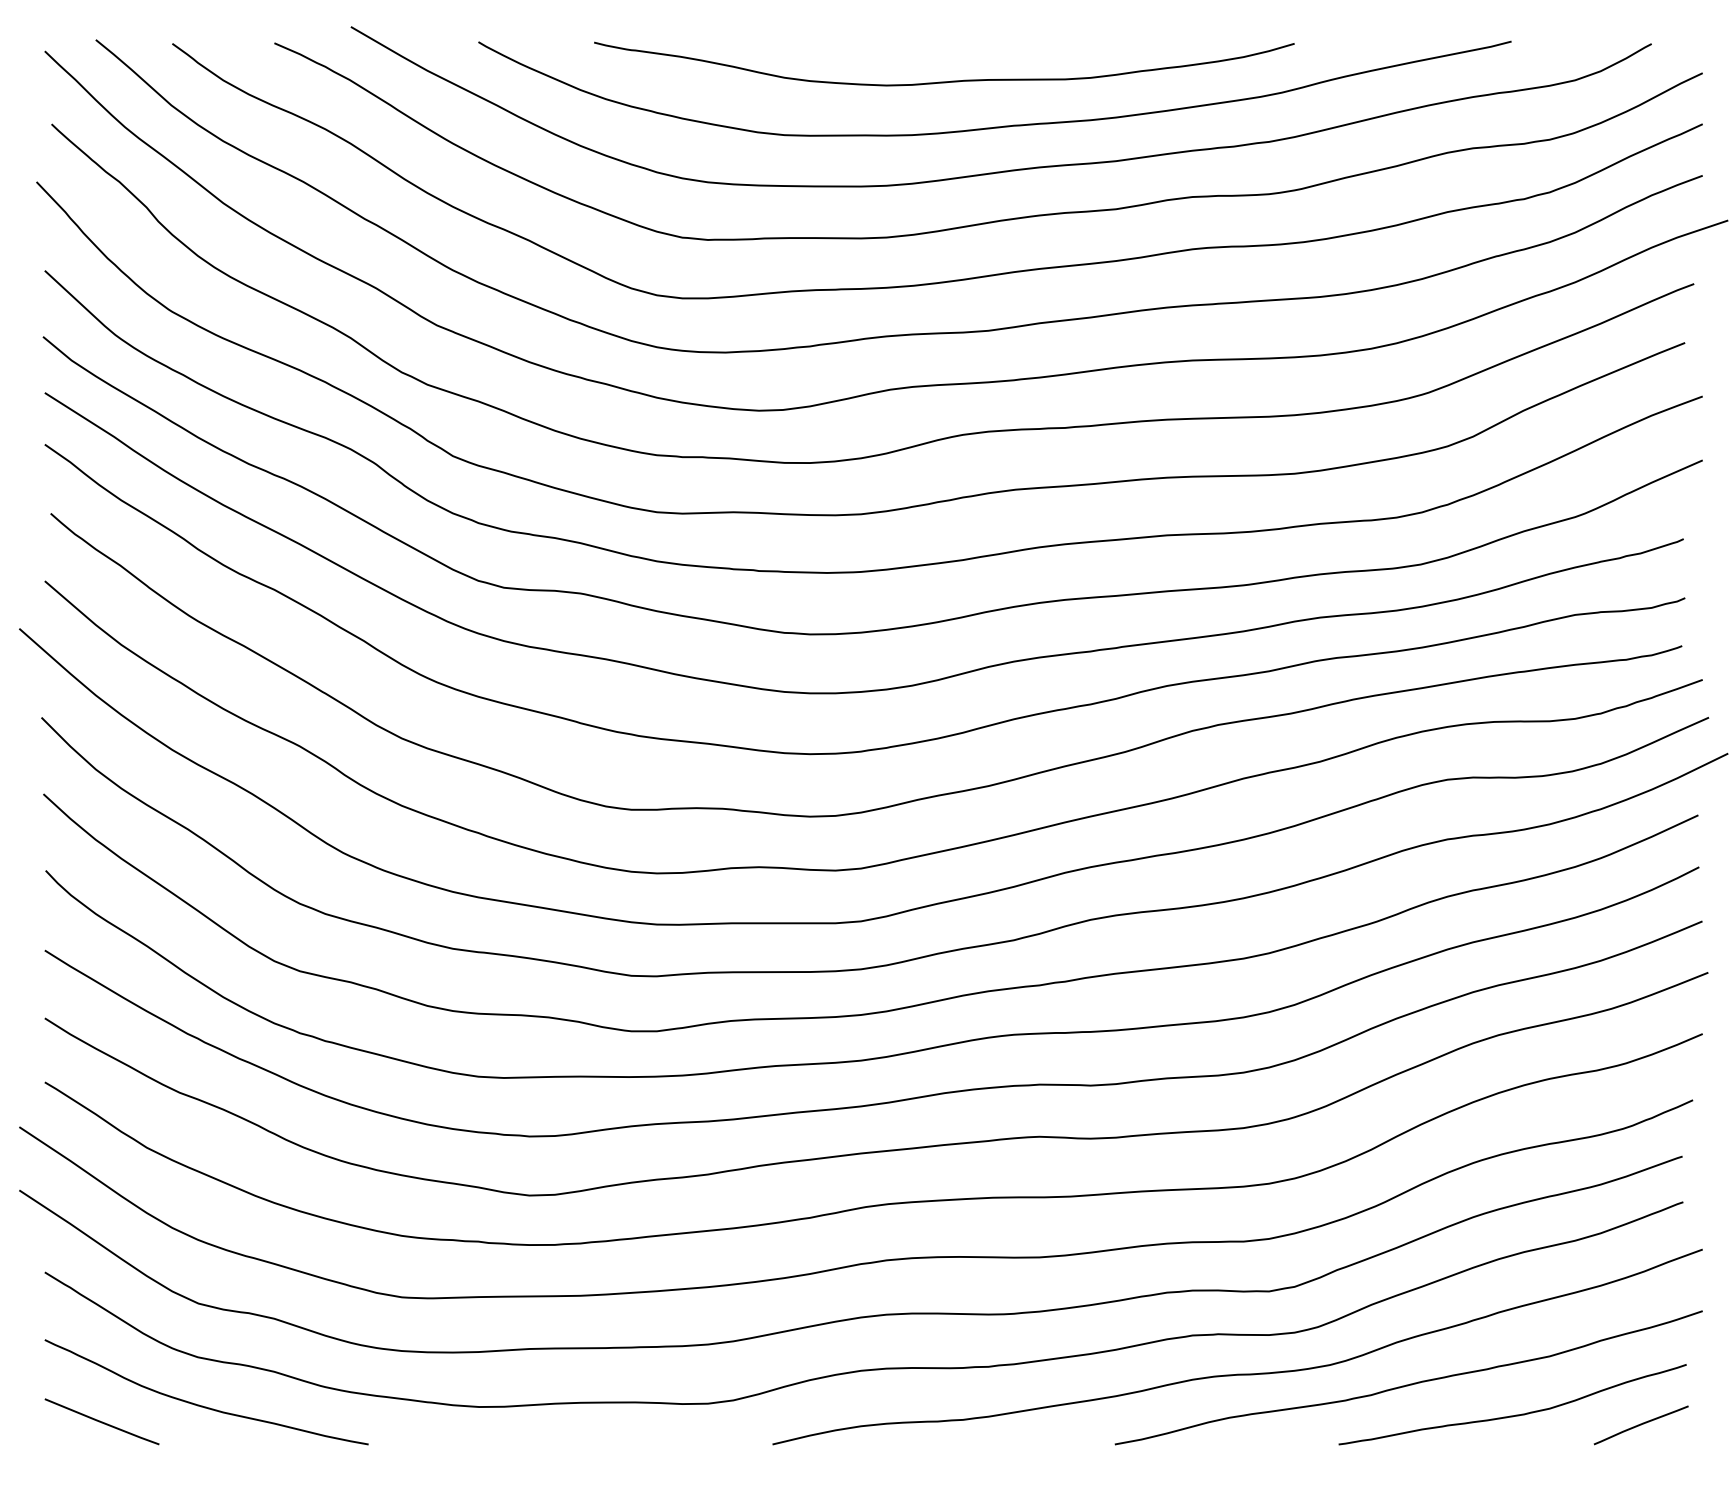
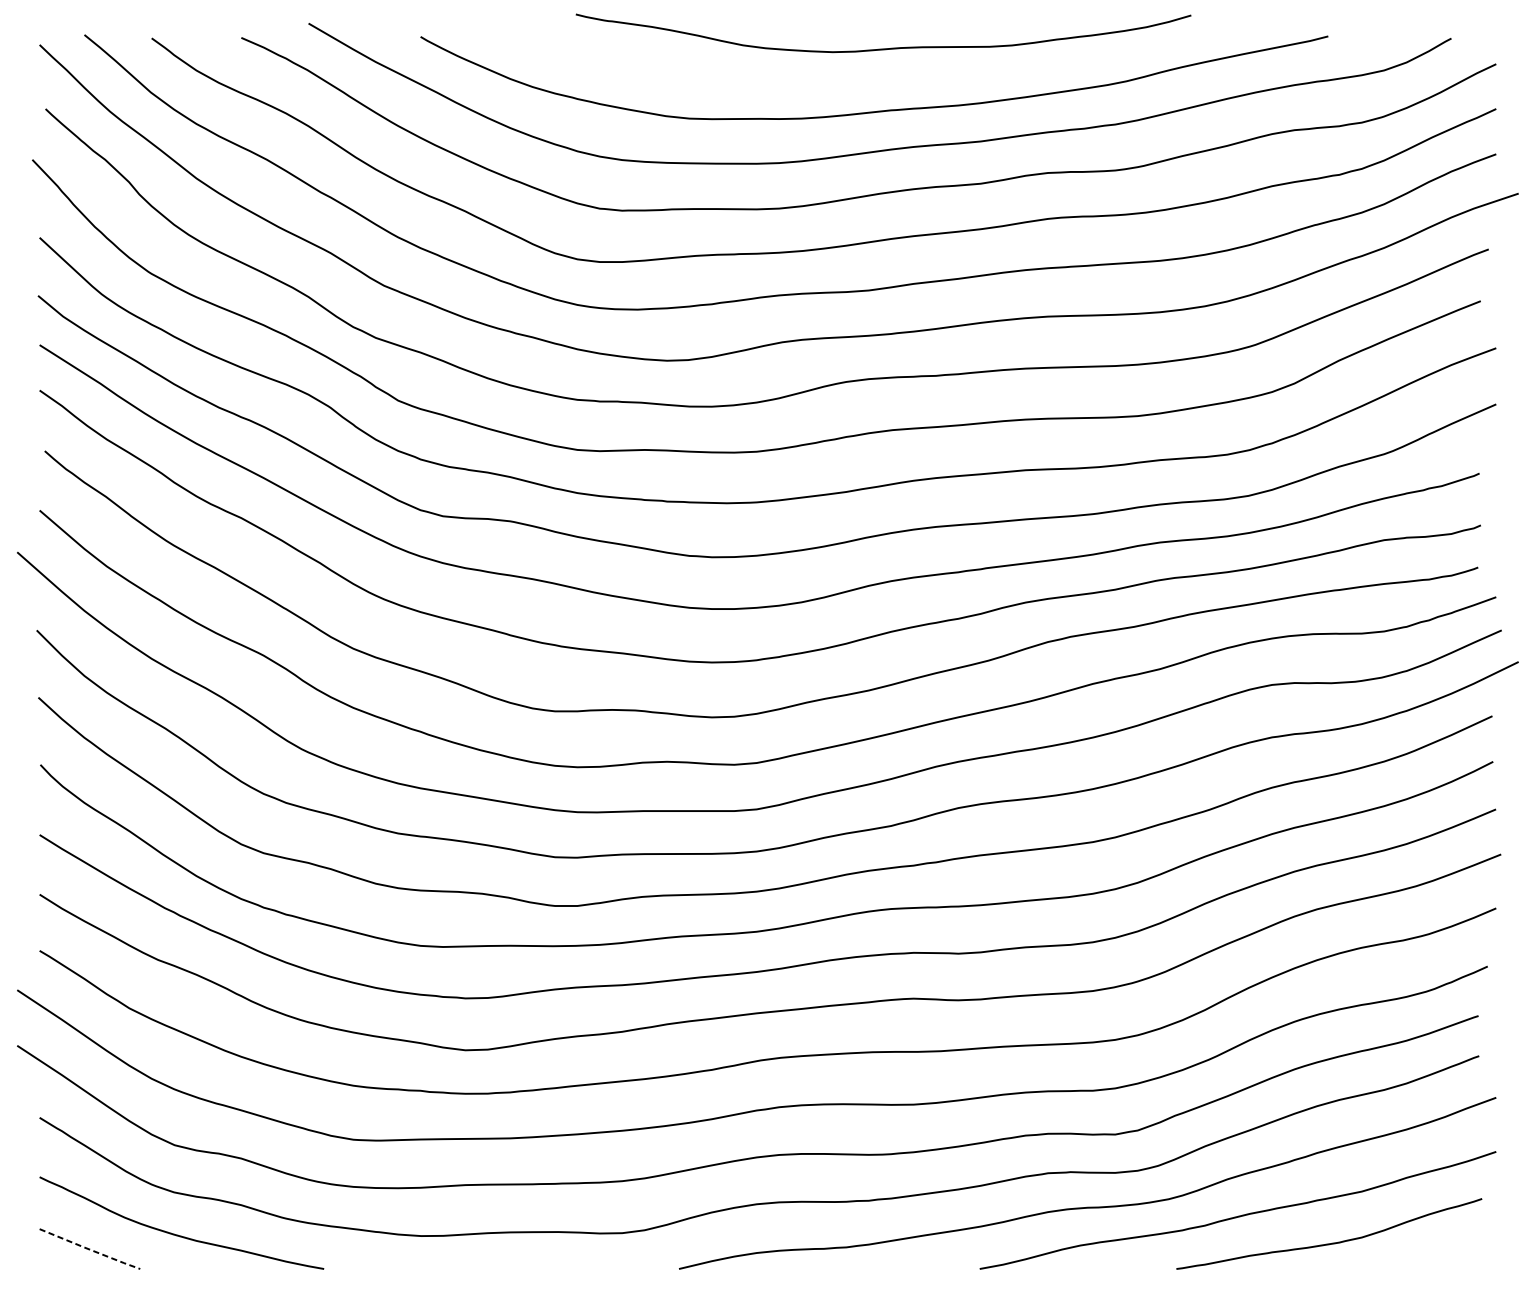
curve: (944, 81) -> (883, 48), moved
line: (102, 1422) -> (90, 1249), solid -> dashed
curve: (1640, 1425) -> (1441, 1252), removed

